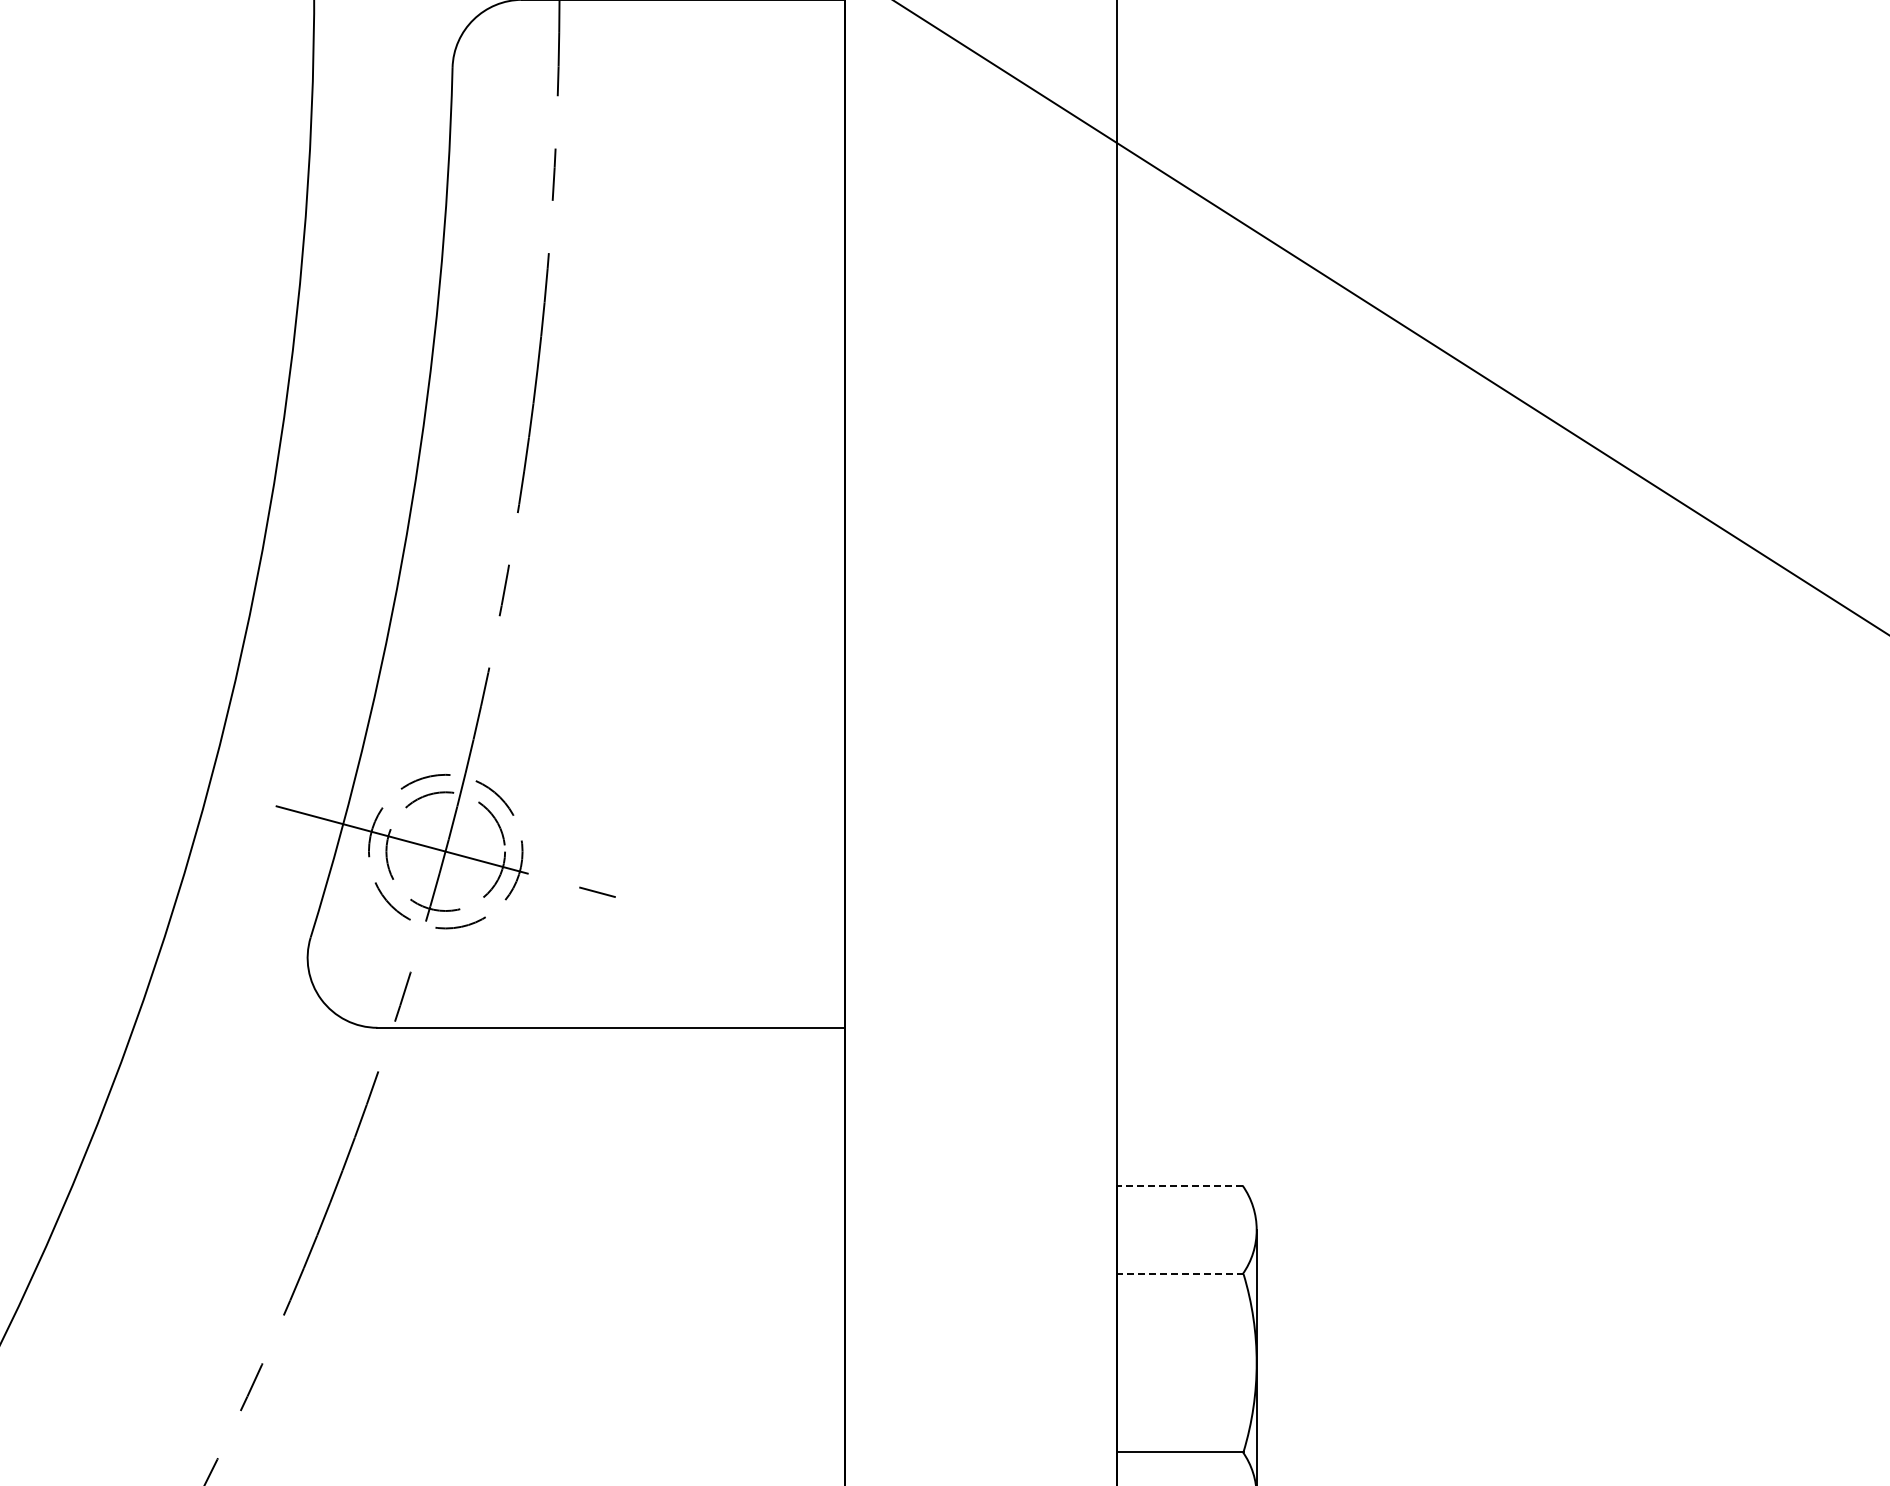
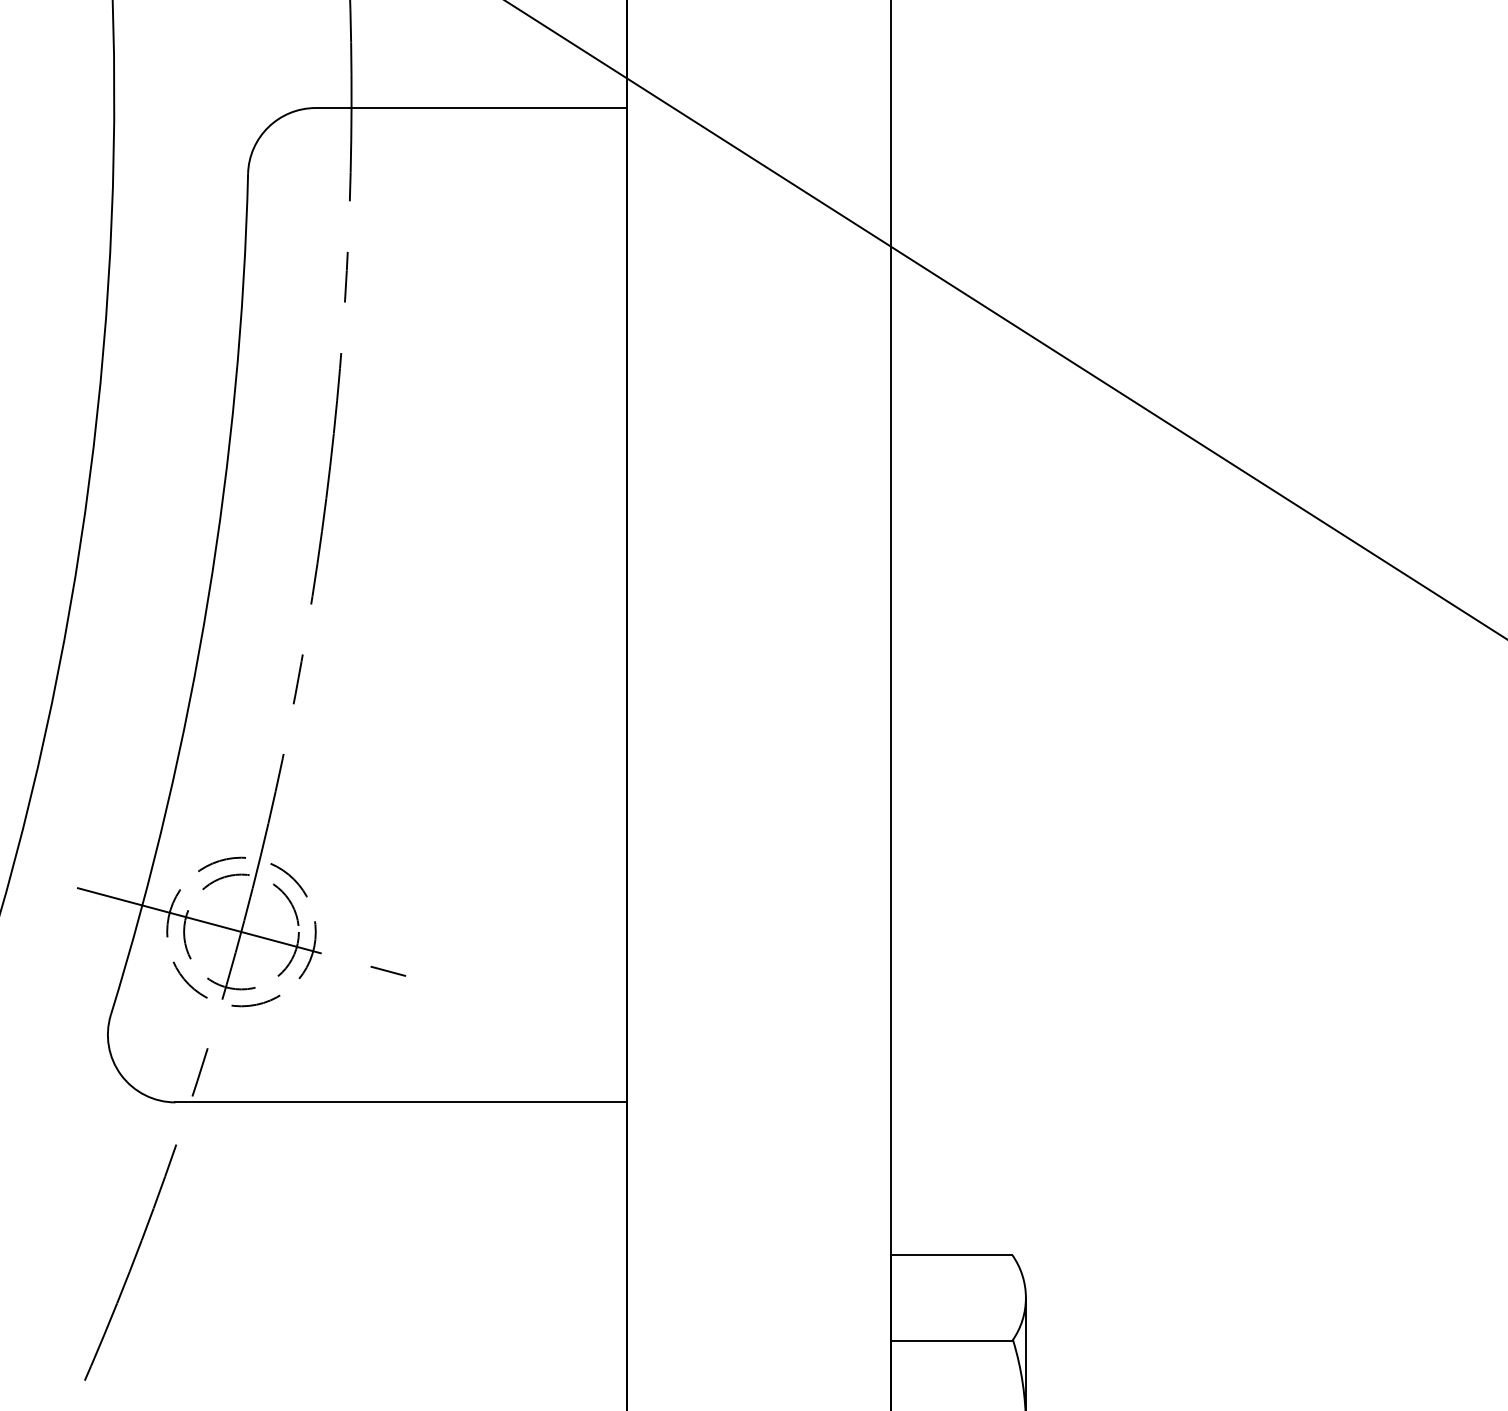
line: (1179, 1185) -> (951, 1254), dashed -> solid
line: (1179, 1274) -> (951, 1341), dashed -> solid

